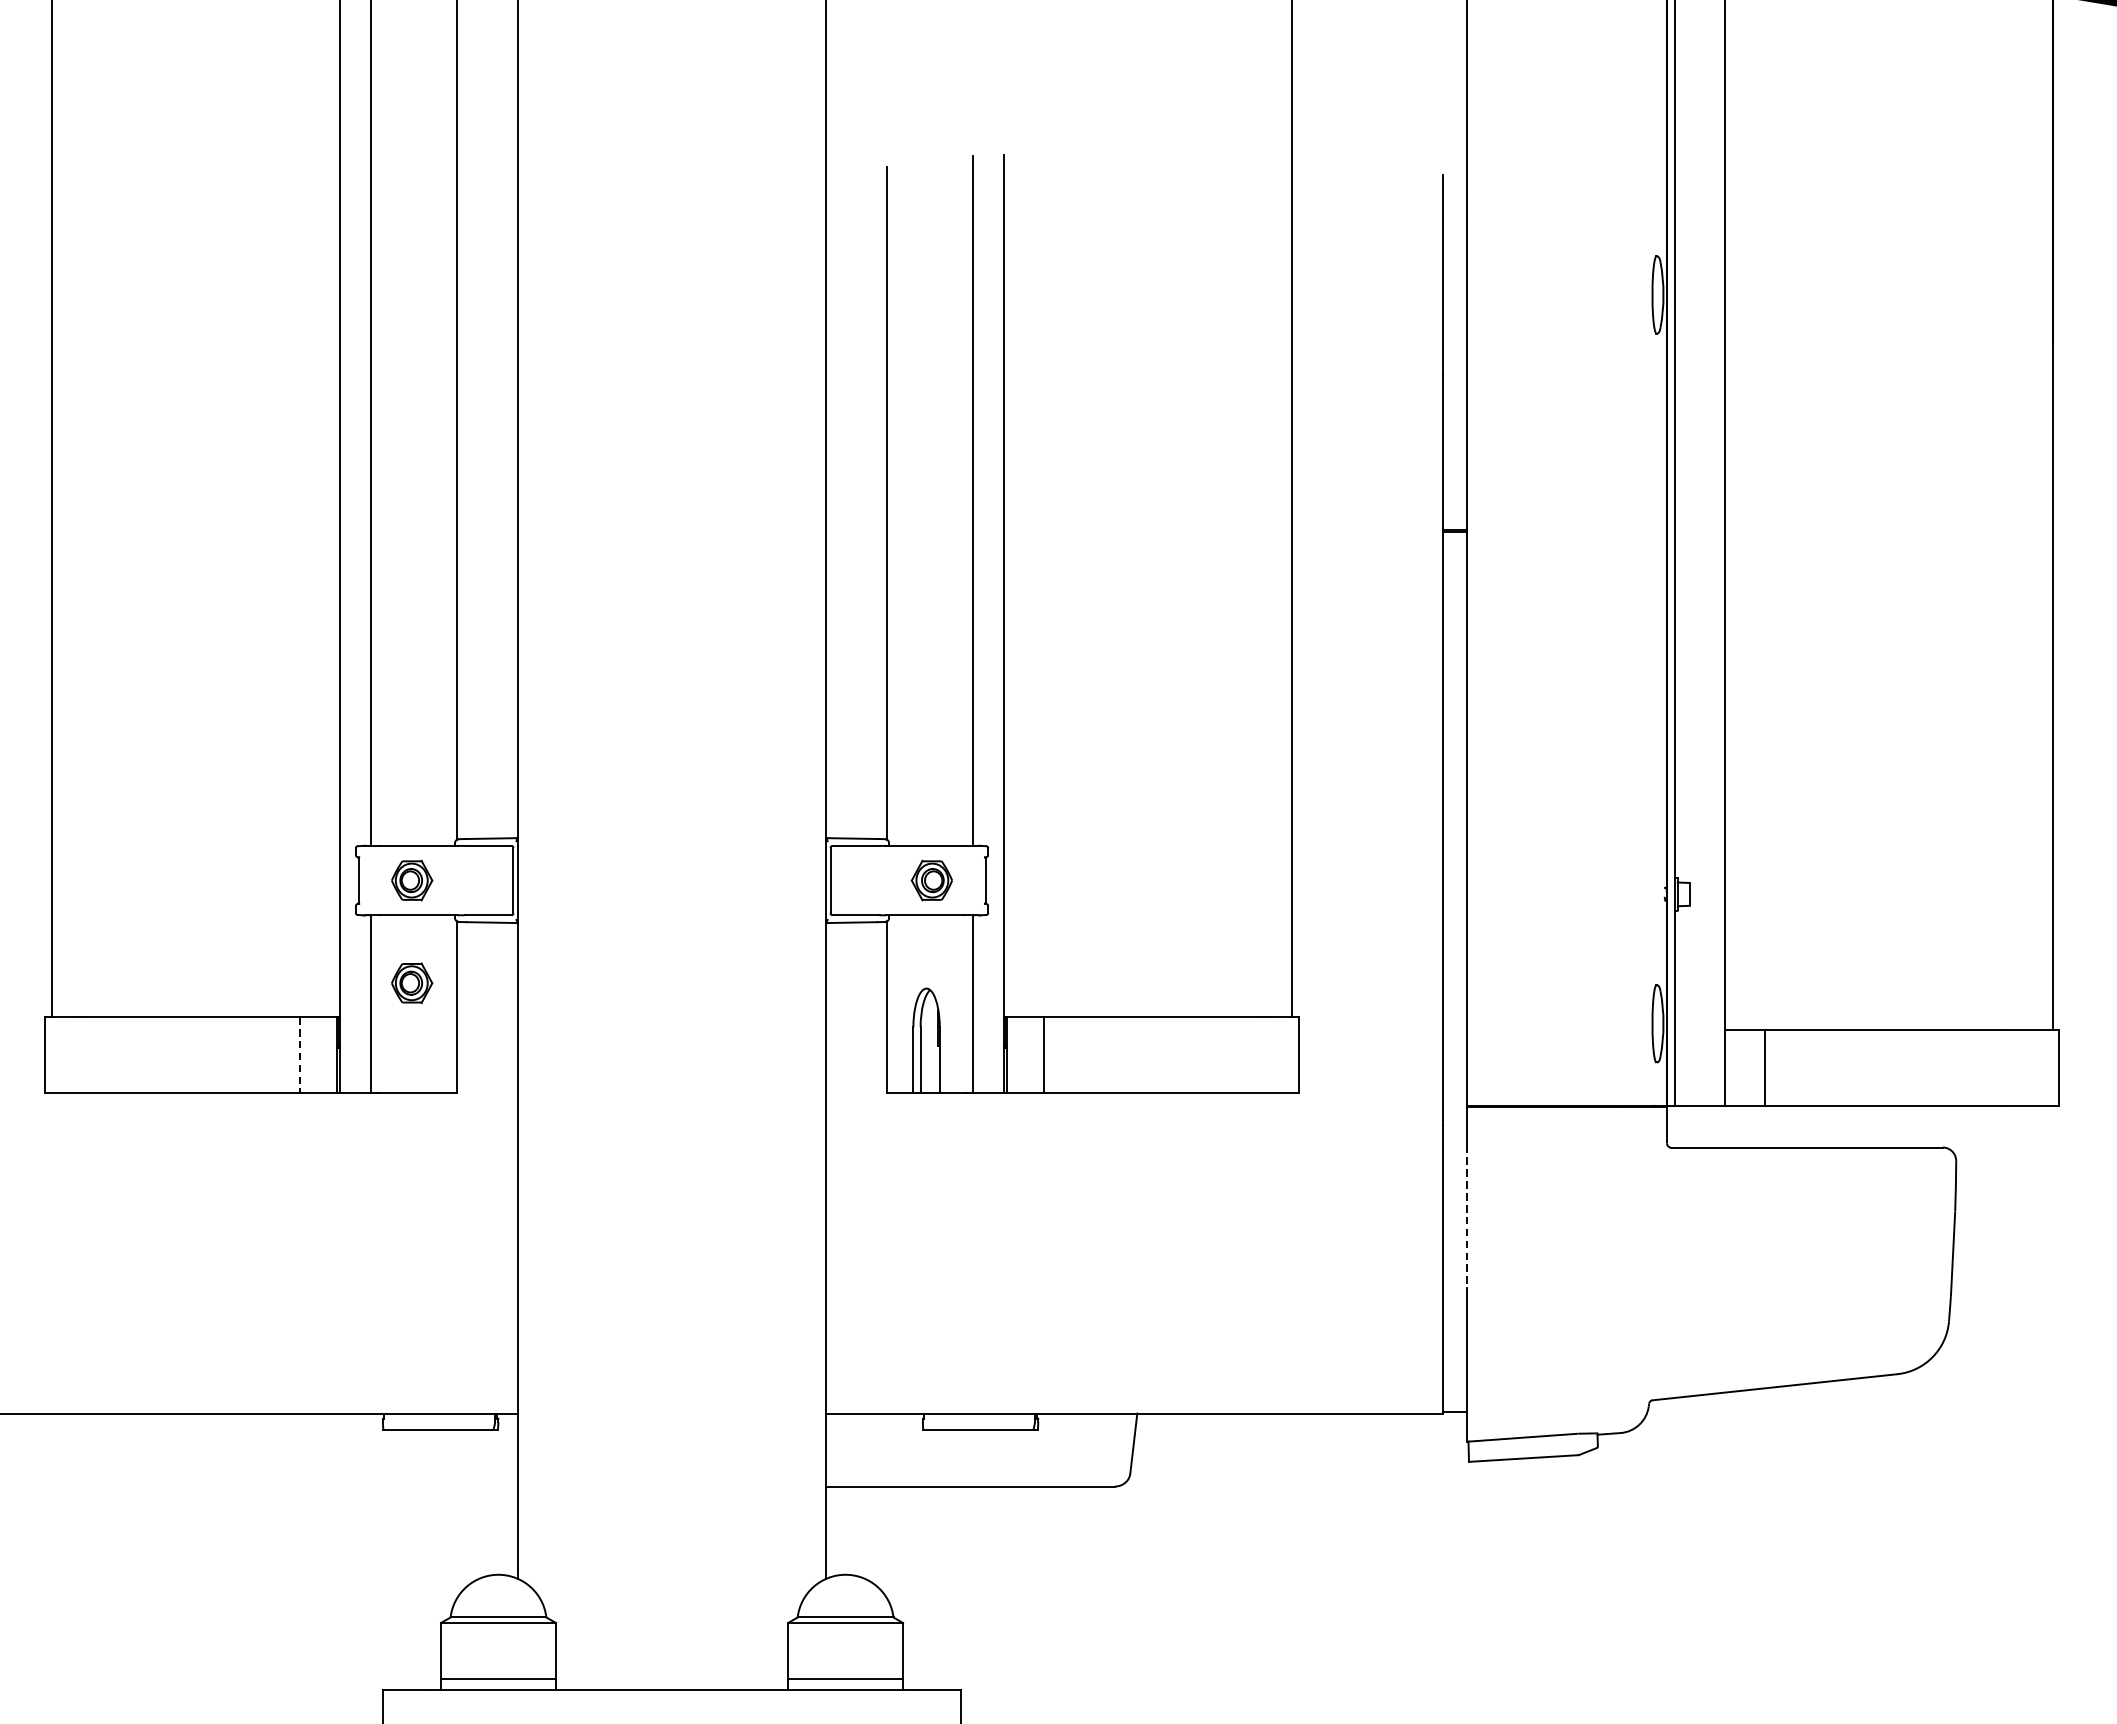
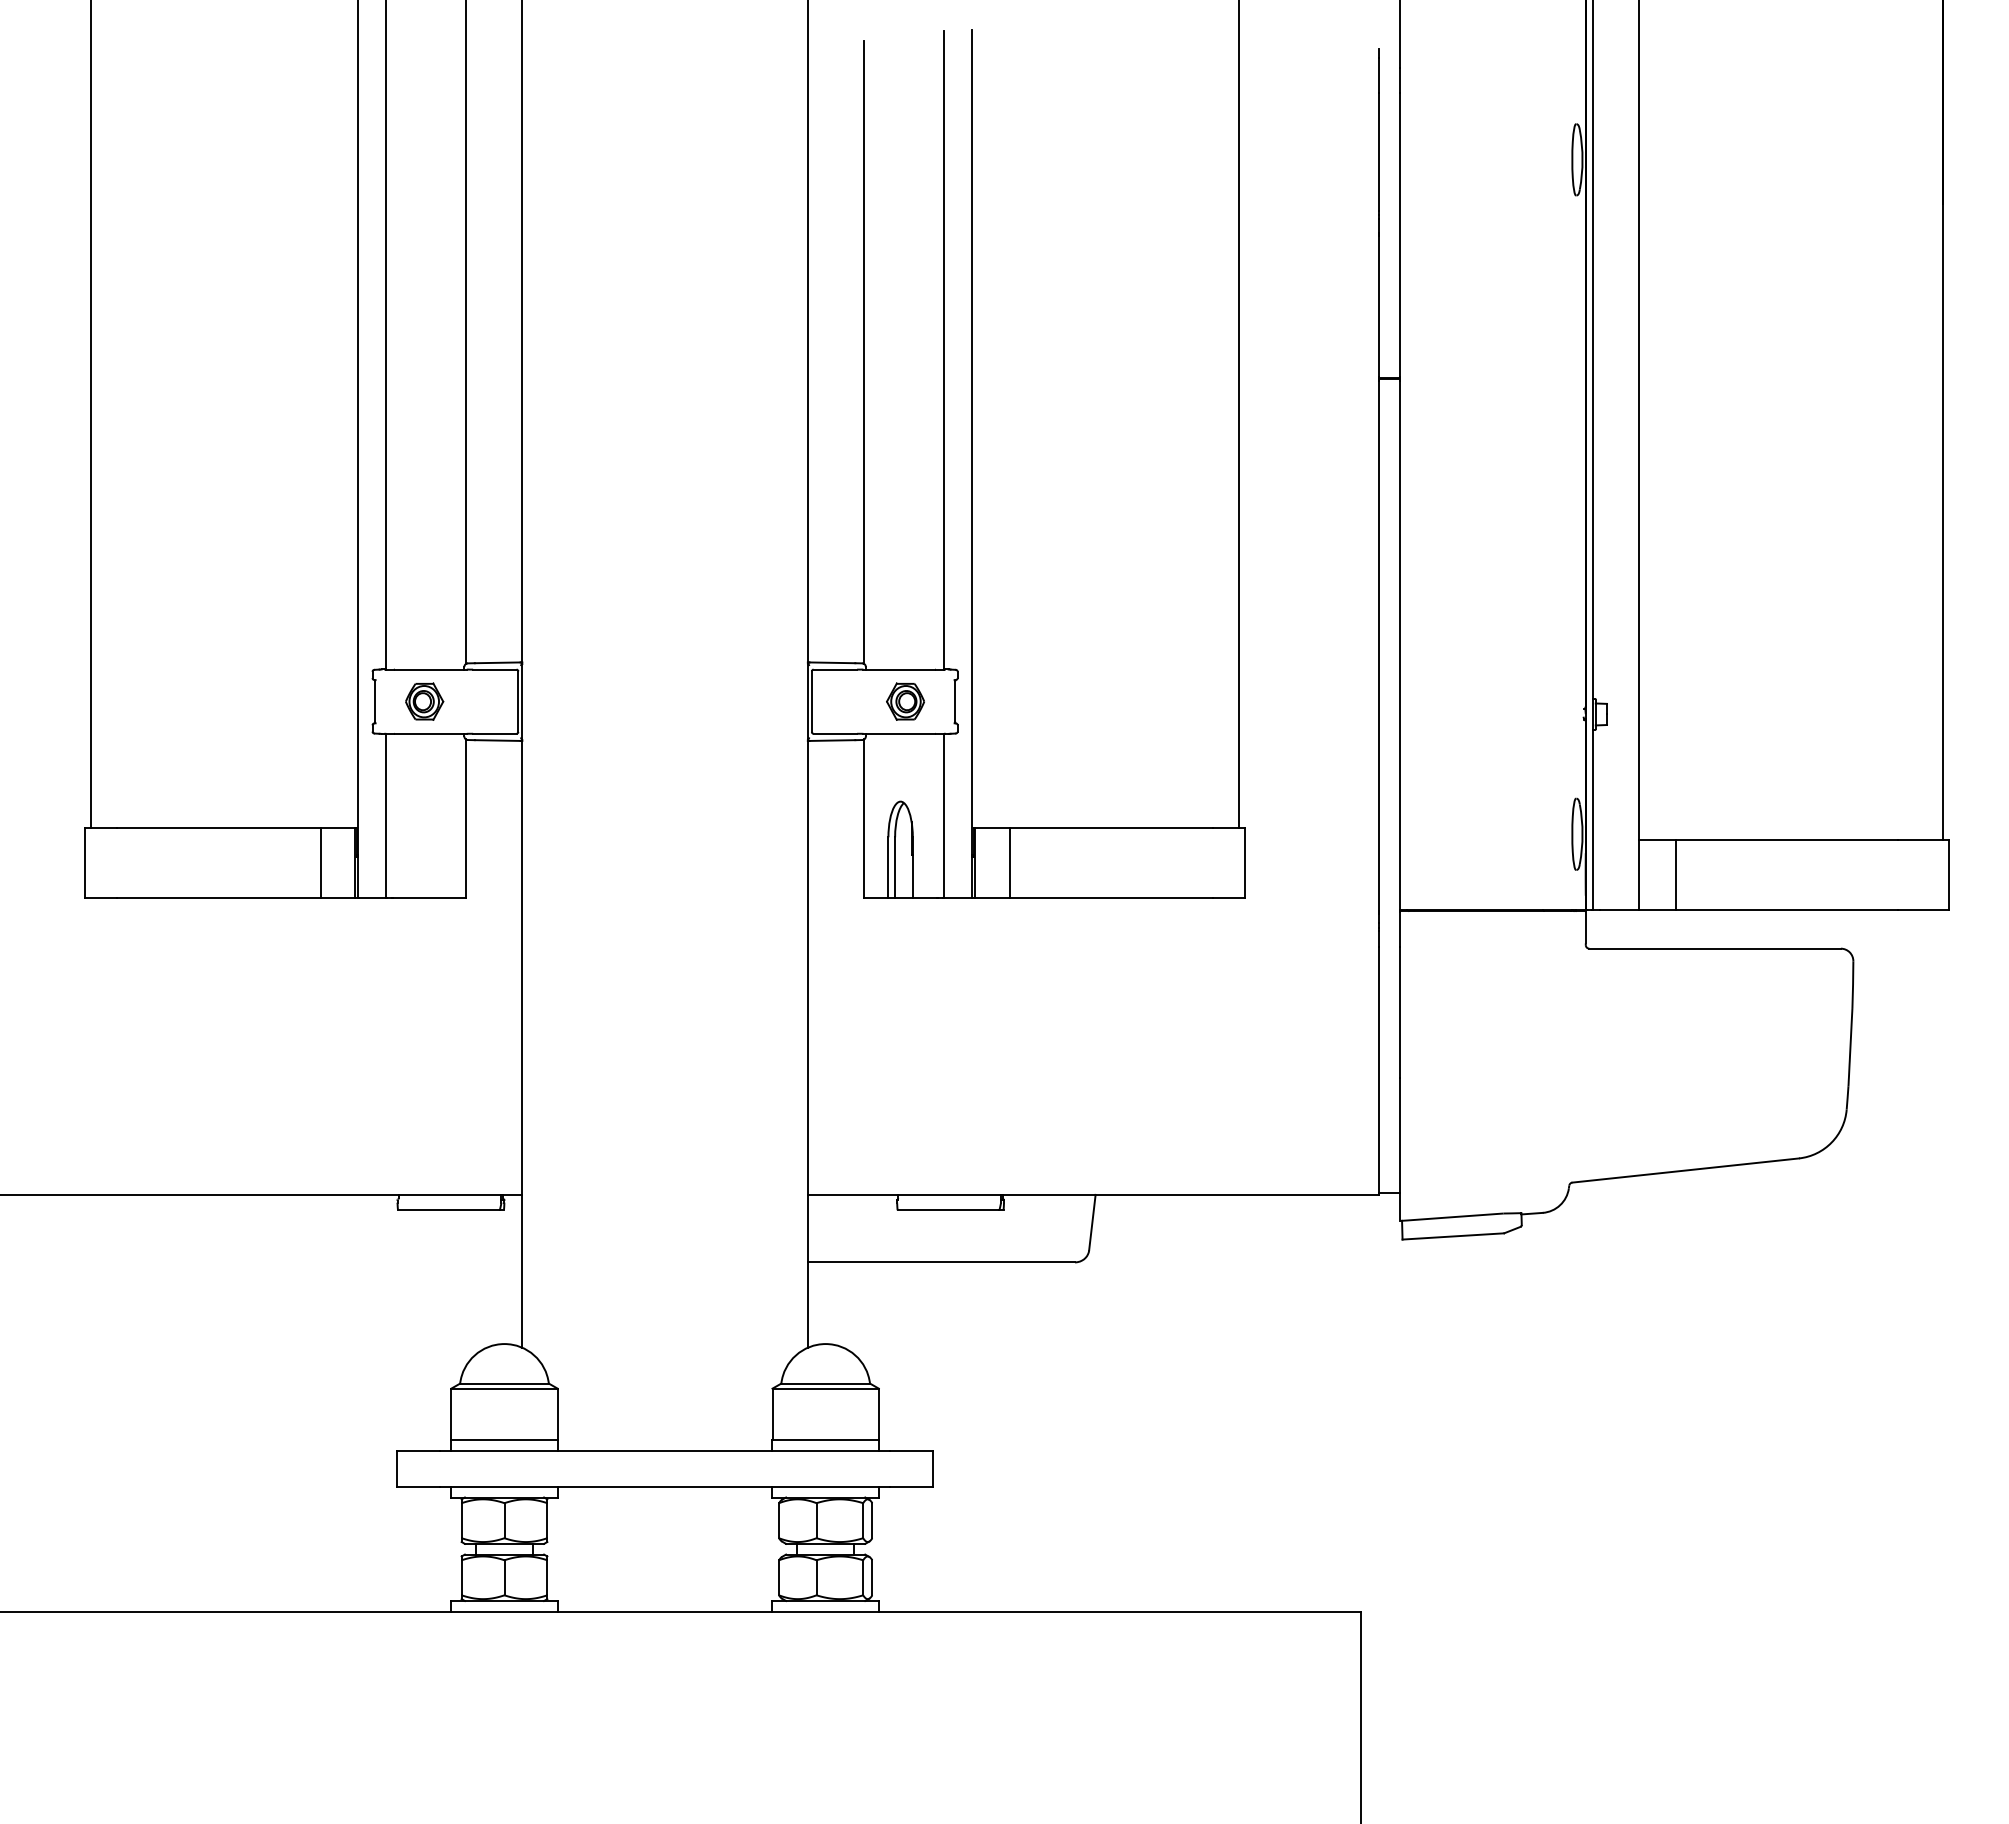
part: (412, 983) -> (424, 796), removed
line: (299, 1055) -> (320, 863), dashed -> solid
line: (1466, 1216) -> (1400, 1012), dashed -> solid

